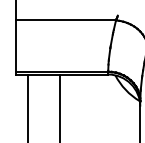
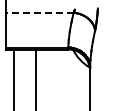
line: (65, 19) -> (39, 12), solid -> dashed

